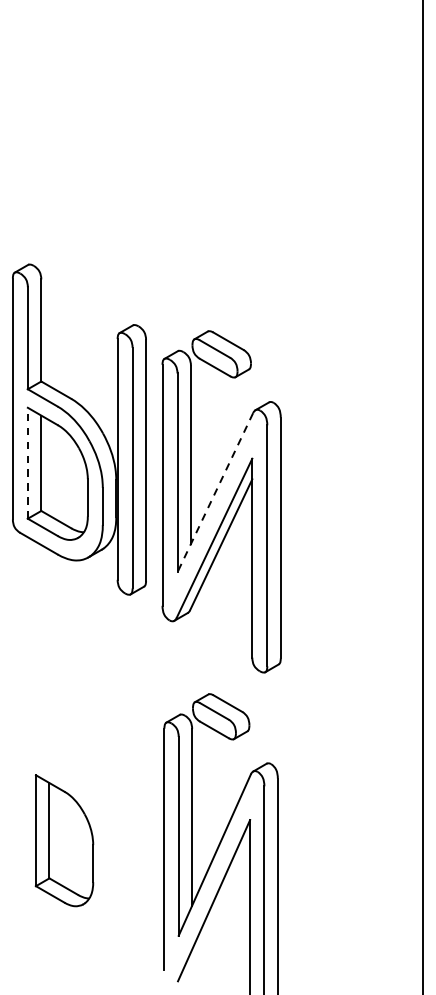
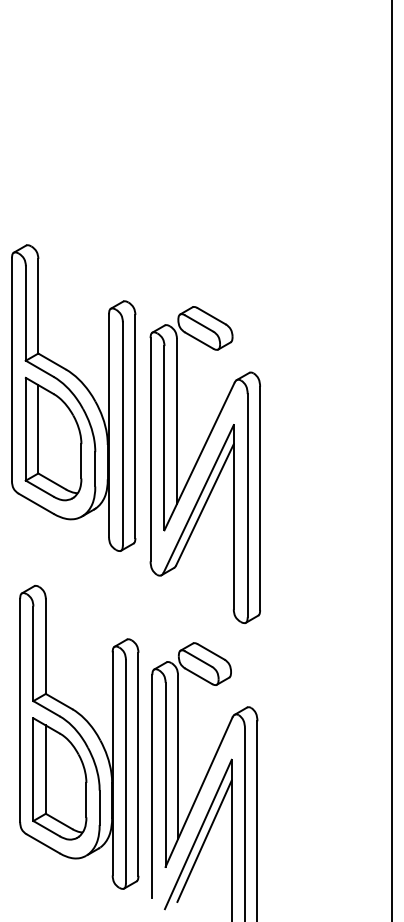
line: (27, 462) -> (25, 428), dashed -> solid
line: (215, 492) -> (199, 456), dashed -> solid
part: (85, 796) -> (79, 737), added
line: (220, 907) -> (204, 840), added

